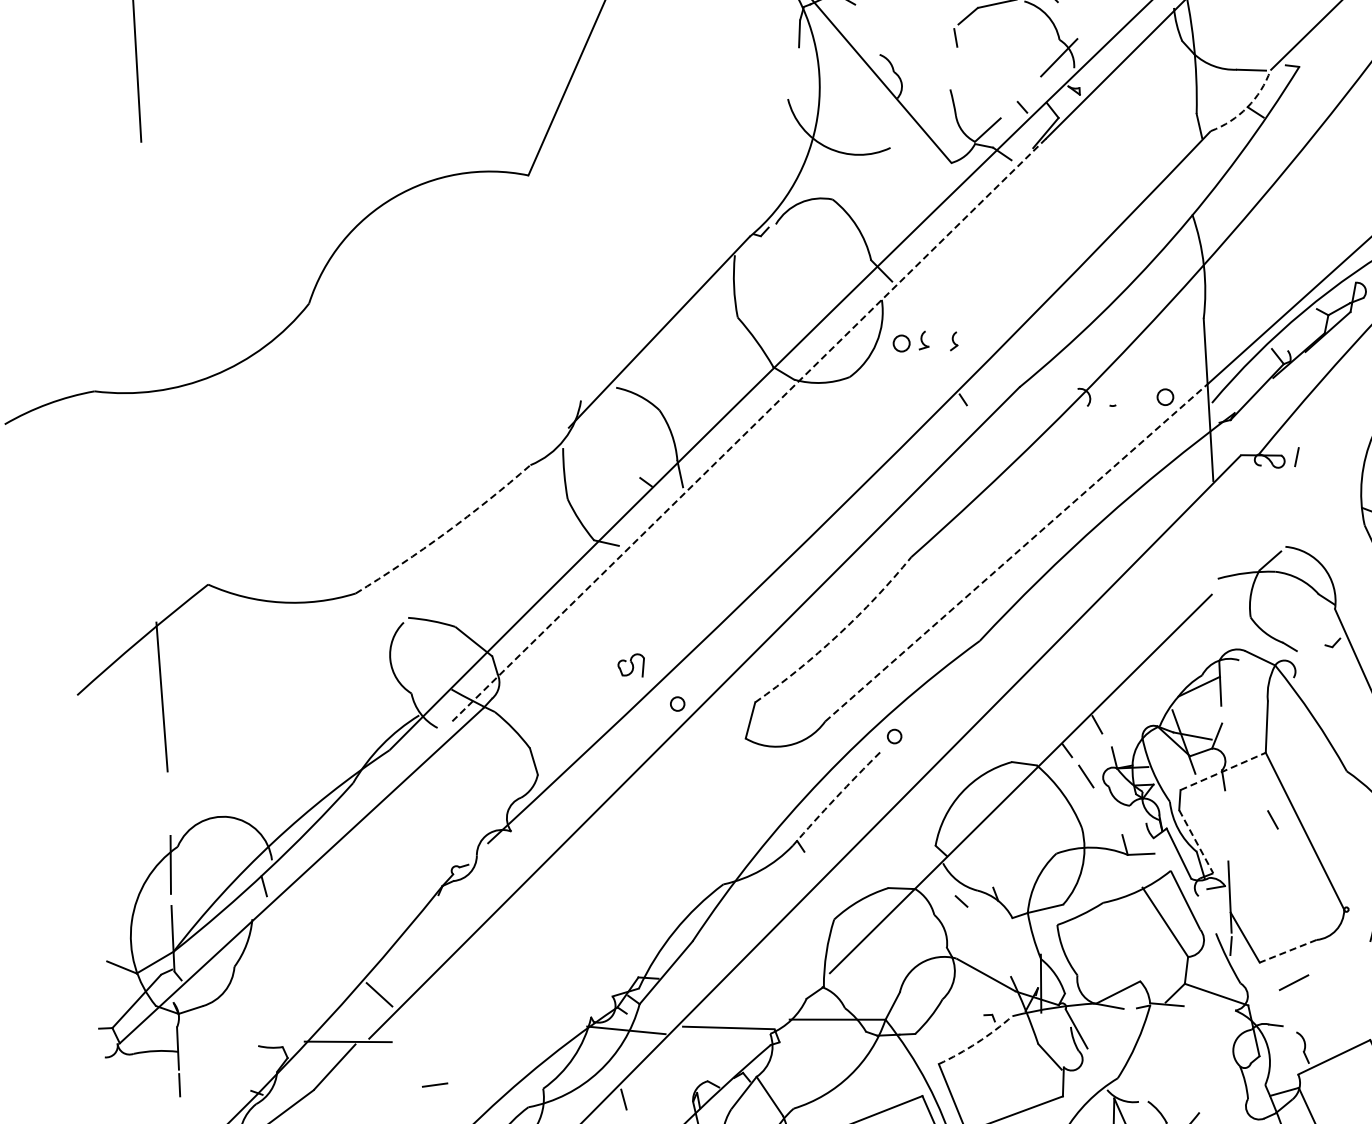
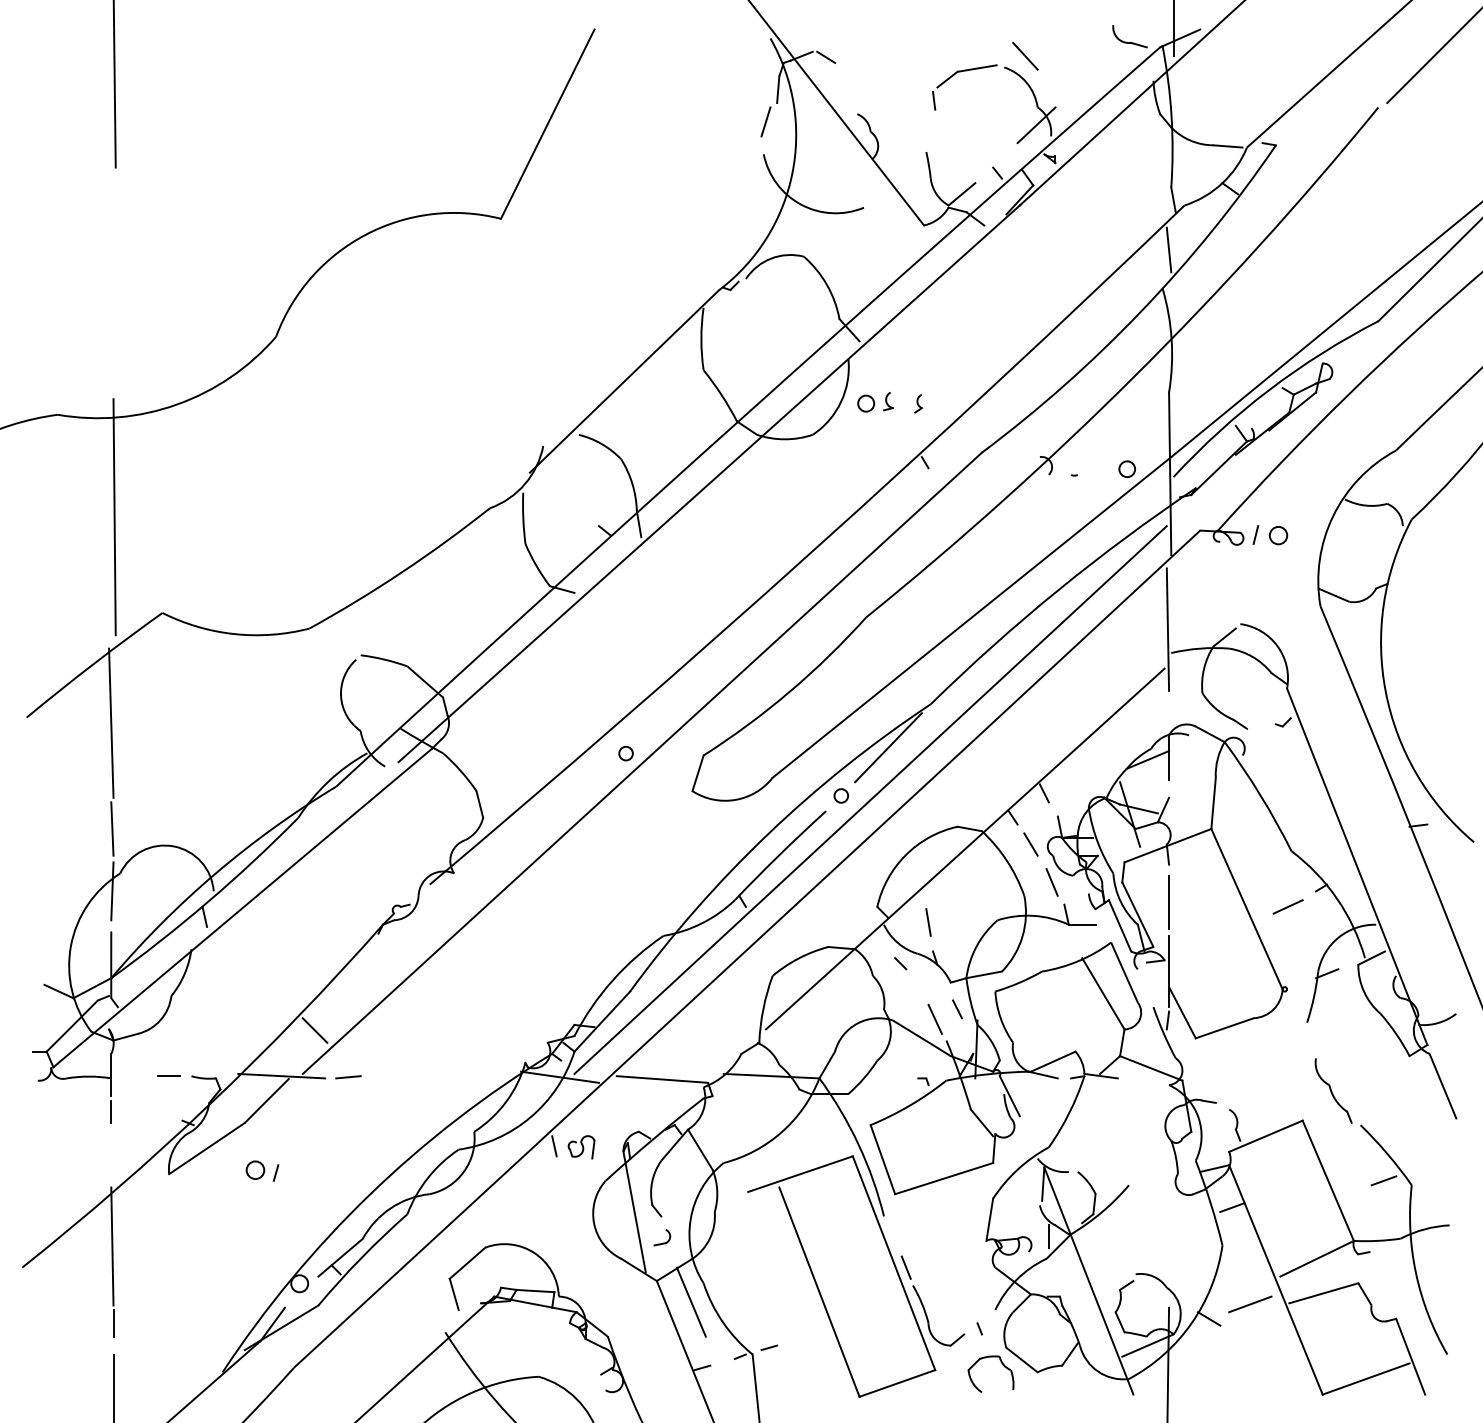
line: (788, 66) -> (765, 121), added
arc: (1247, 107) -> (1222, 183), dashed -> solid
line: (1196, 175) -> (1168, 249), added
line: (747, 431) -> (708, 484), dashed -> solid
circle: (1319, 456) -> (1278, 535), added
line: (155, 491) -> (114, 517), added
arc: (446, 533) -> (402, 572), dashed -> solid
line: (1016, 552) -> (971, 617), dashed -> solid
line: (1212, 555) -> (1167, 629), added
arc: (838, 634) -> (789, 691), dashed -> solid
part: (631, 665) -> (581, 1147), moved
line: (939, 686) -> (888, 747), added
line: (923, 738) -> (870, 799), added
line: (1222, 771) -> (1167, 845), dashed -> solid
arc: (835, 797) -> (779, 854), dashed -> solid
line: (168, 802) -> (112, 828), added
line: (1108, 813) -> (1051, 882), added
line: (1272, 820) -> (957, 1009), moved
line: (1227, 828) -> (1169, 902), added
line: (1195, 841) -> (1137, 914), dashed -> solid
line: (987, 859) -> (928, 922), added
line: (1287, 951) -> (1224, 1028), dashed -> solid
line: (997, 954) -> (934, 1018), added
line: (1293, 982) -> (1287, 906), moved
arc: (977, 1042) -> (910, 1105), dashed -> solid
line: (235, 1046) -> (168, 1075), added
line: (435, 1085) -> (348, 1077), moved

